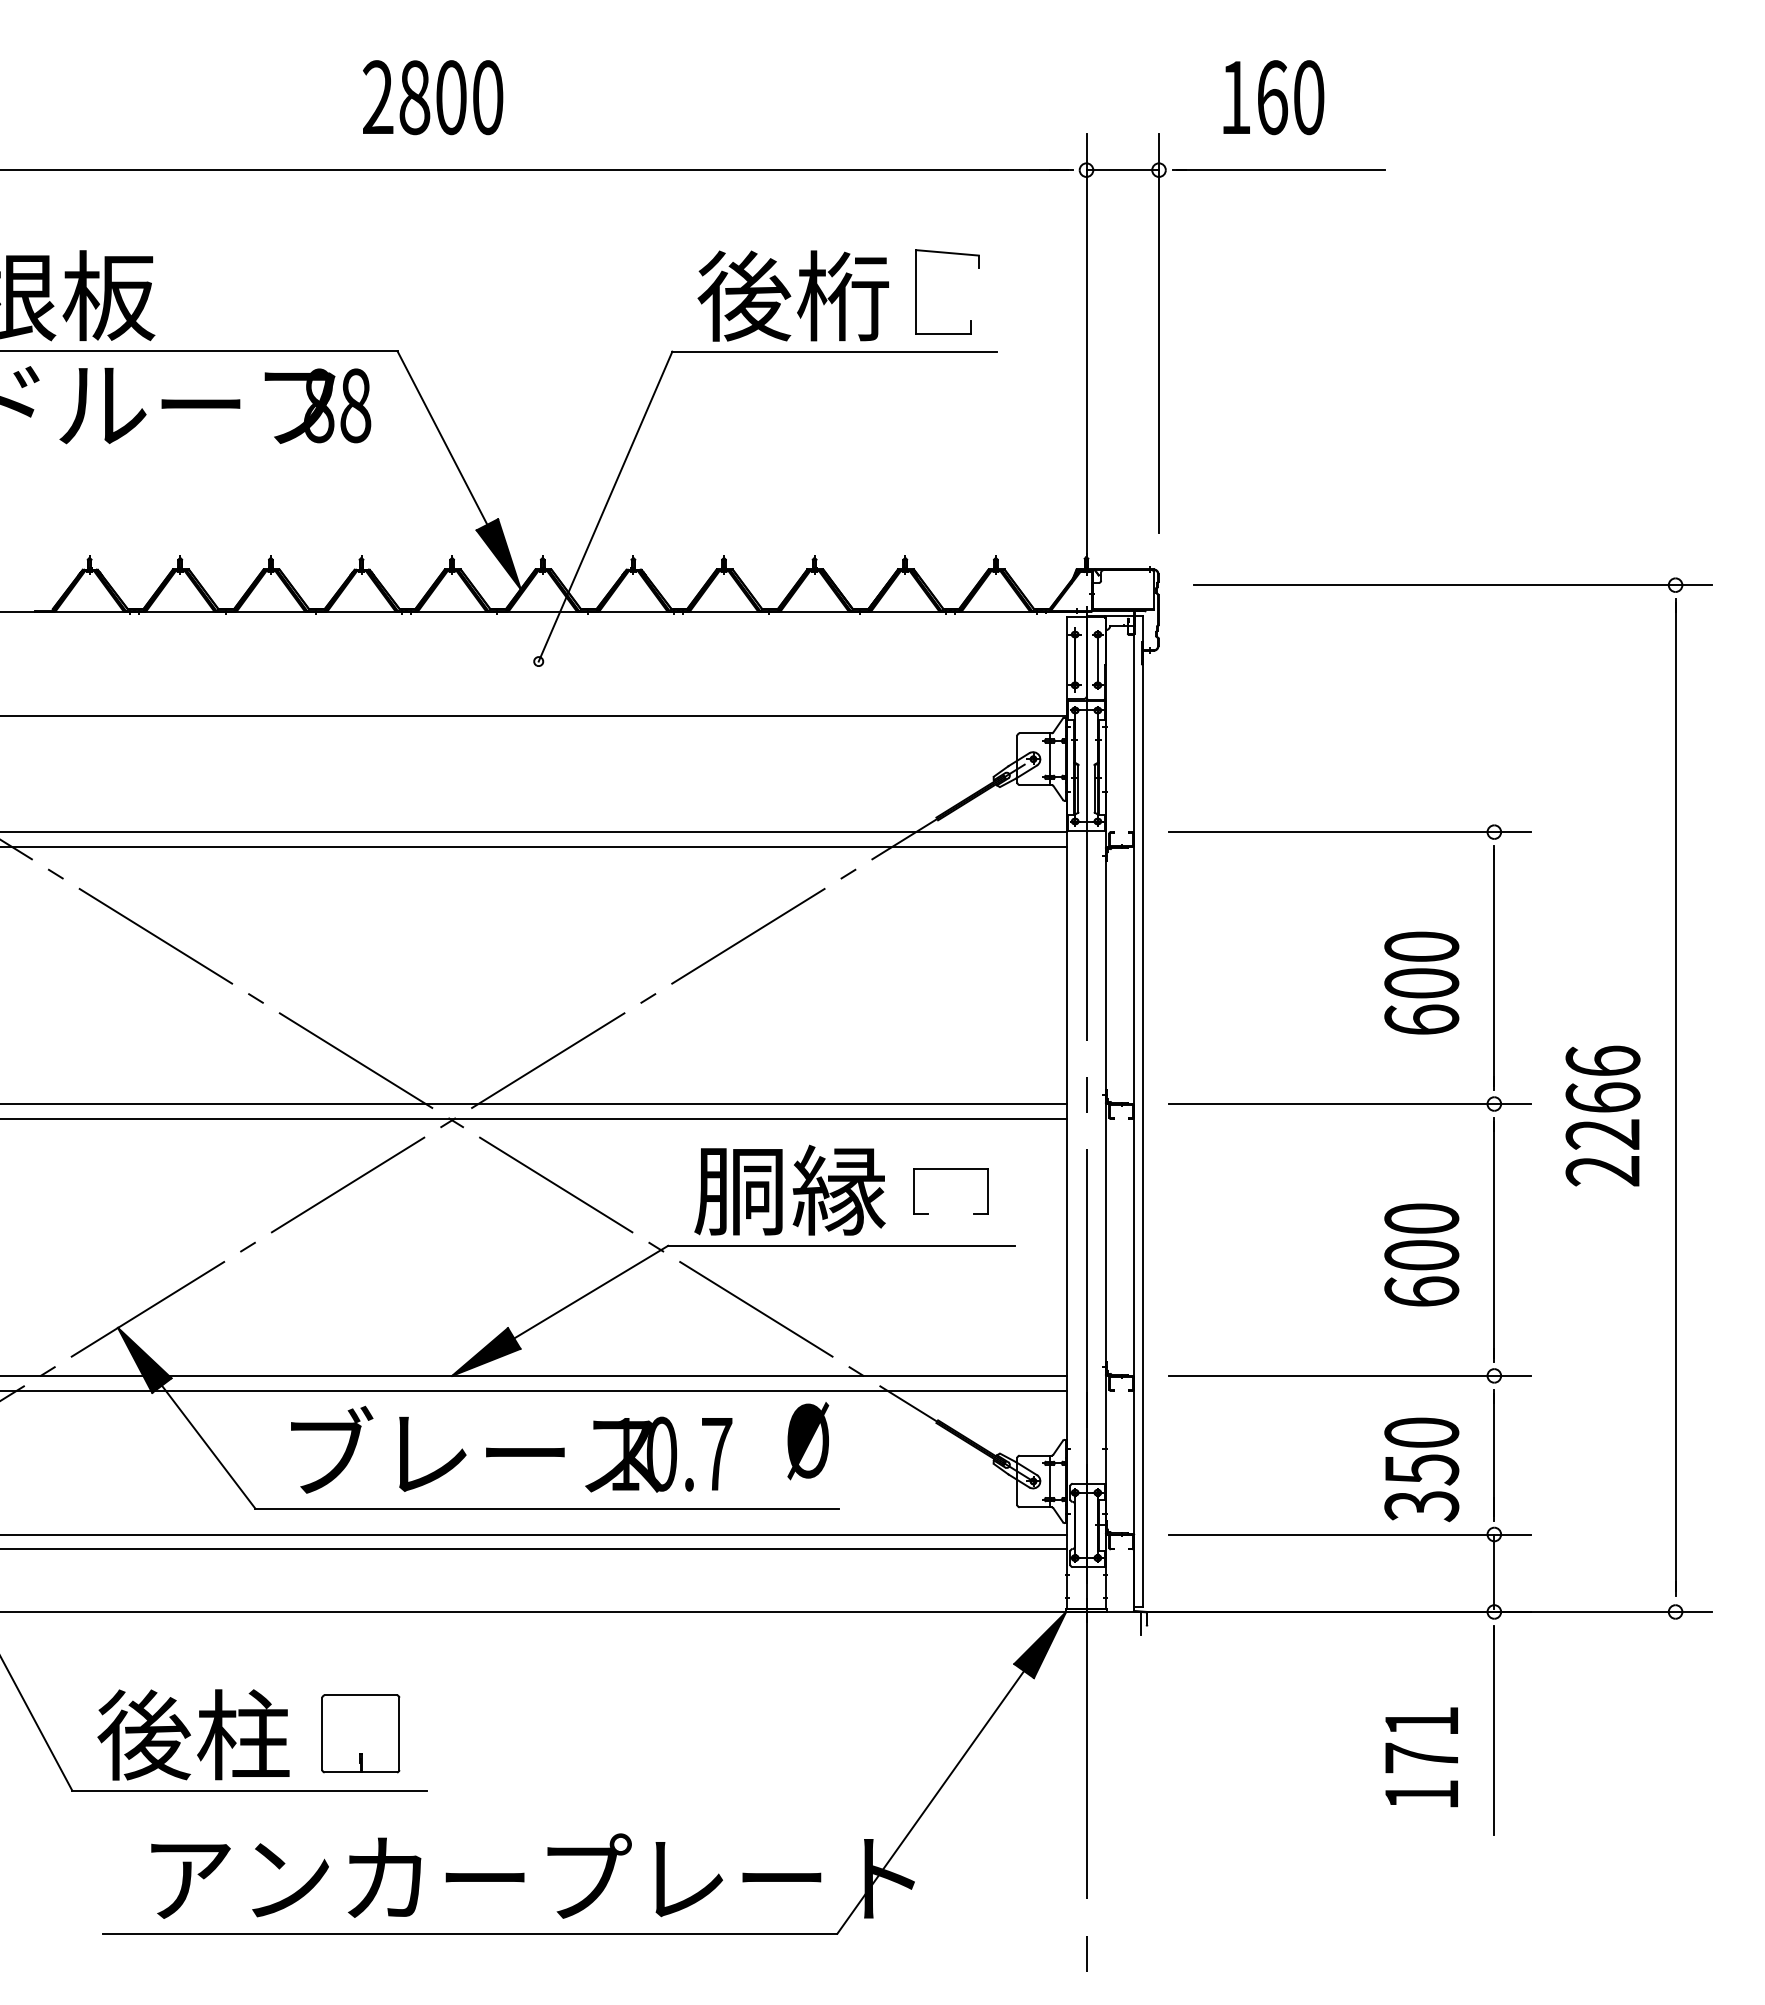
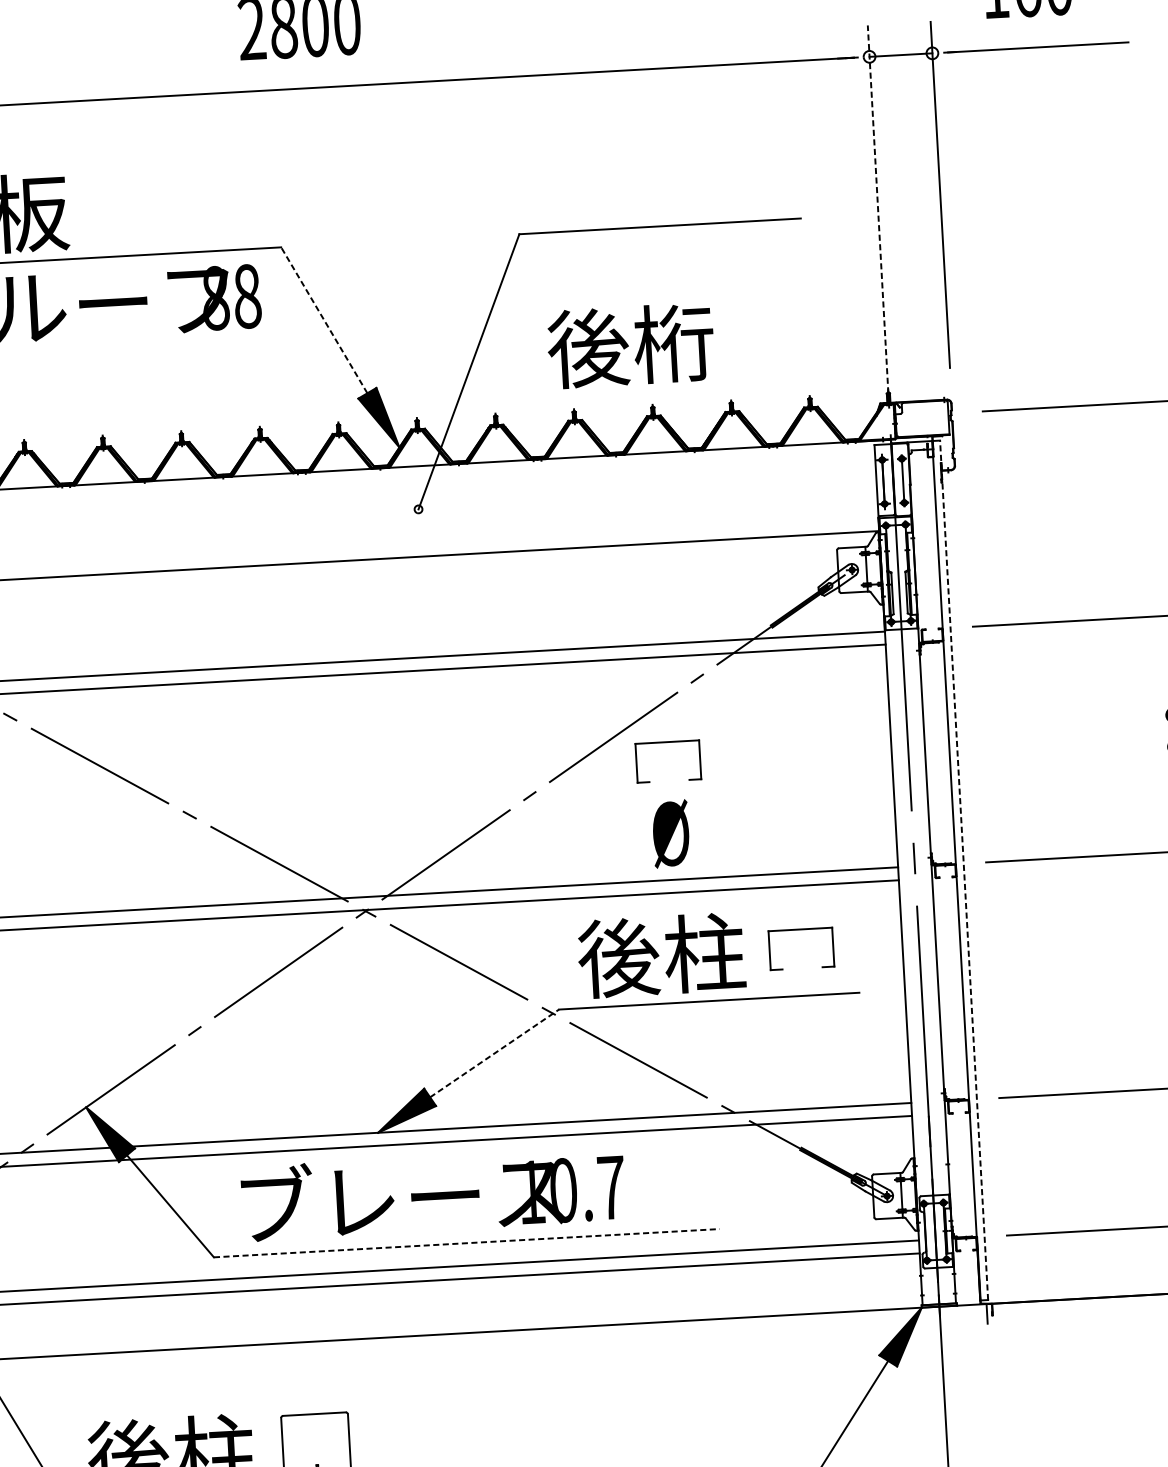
part: (916, 291) -> (728, 170), removed
text: (792, 295) -> (630, 345), moved
line: (1086, 351) -> (878, 214), solid -> dashed
line: (442, 438) -> (324, 320), solid -> dashed
part: (809, 945) -> (667, 742), added
line: (1142, 1111) -> (963, 870), solid -> dashed
text: (789, 1189) -> (661, 954), 胴縁 -> 後柱
line: (591, 1292) -> (494, 1053), solid -> dashed
text: (808, 1441) -> (671, 834), moved
line: (547, 1508) -> (467, 1243), solid -> dashed

